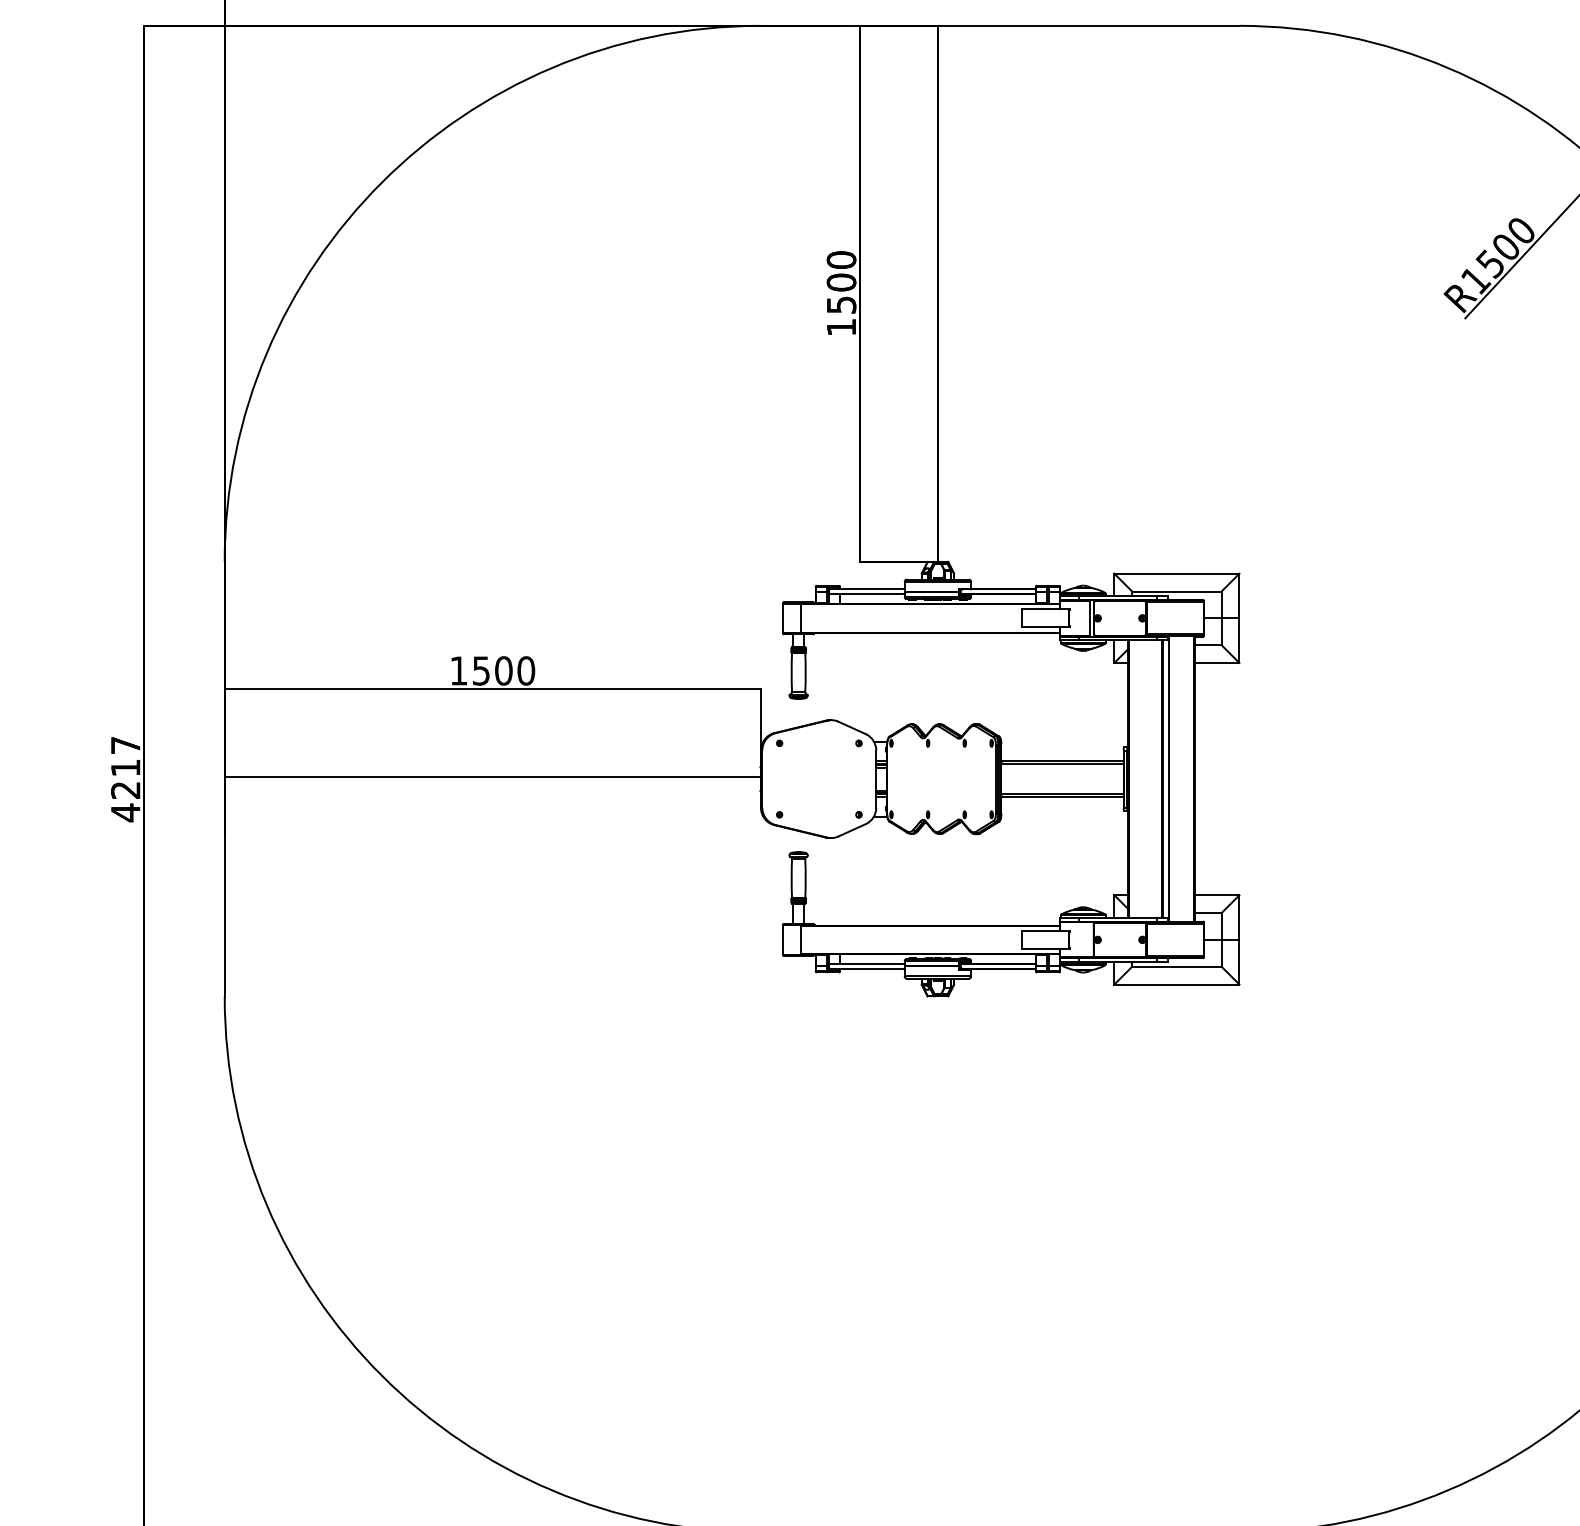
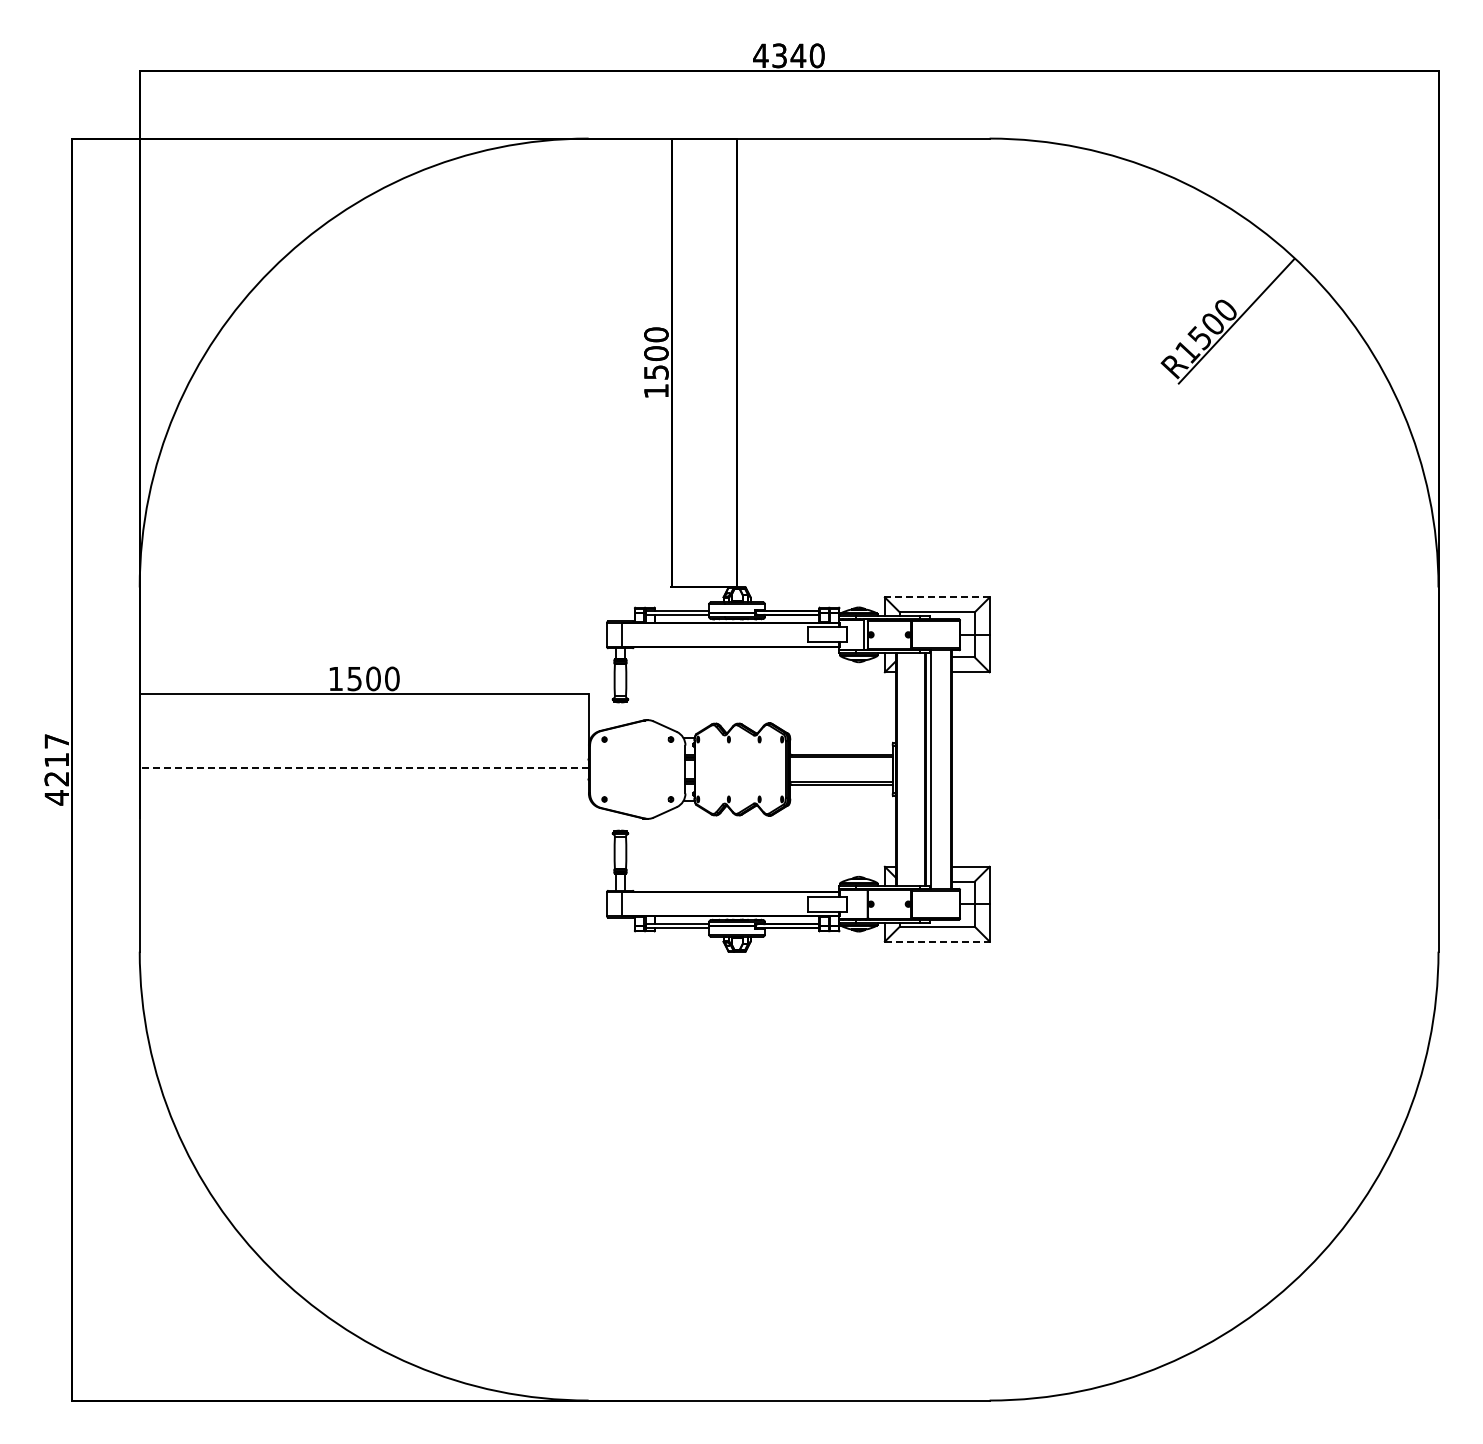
line: (1175, 573) -> (936, 597), solid -> dashed
line: (491, 776) -> (363, 767), solid -> dashed
line: (1177, 984) -> (937, 941), solid -> dashed

